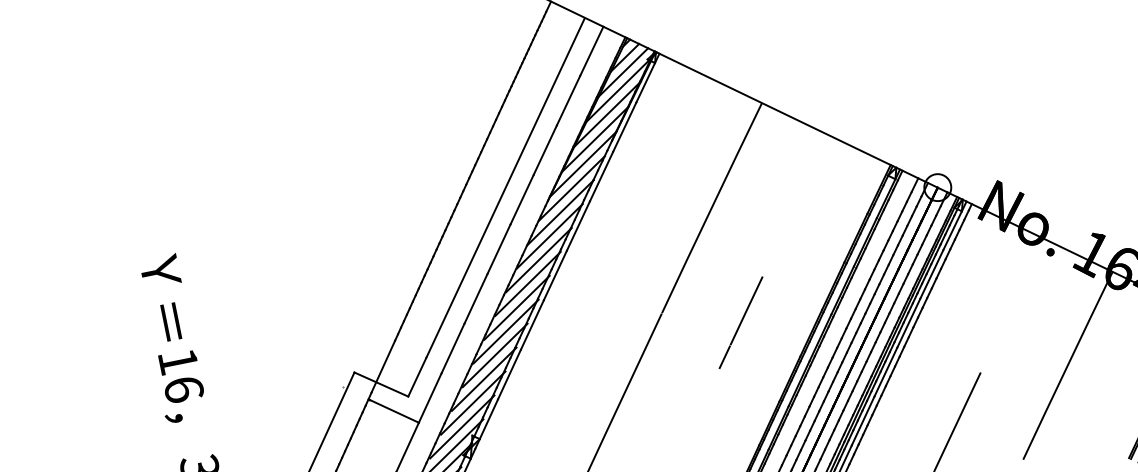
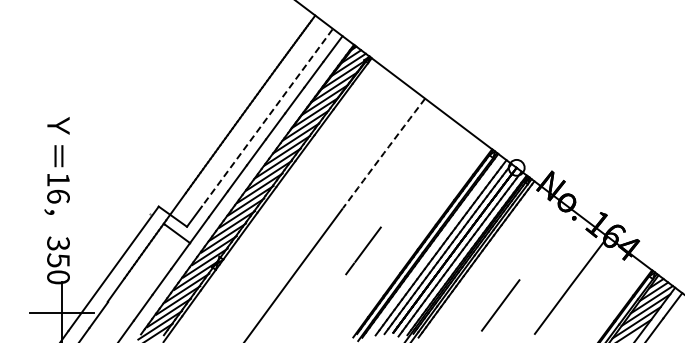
line: (504, 189) -> (266, 118), solid -> dashed
arc: (711, 208) -> (383, 153), solid -> dashed
line: (740, 322) -> (363, 250), moved

